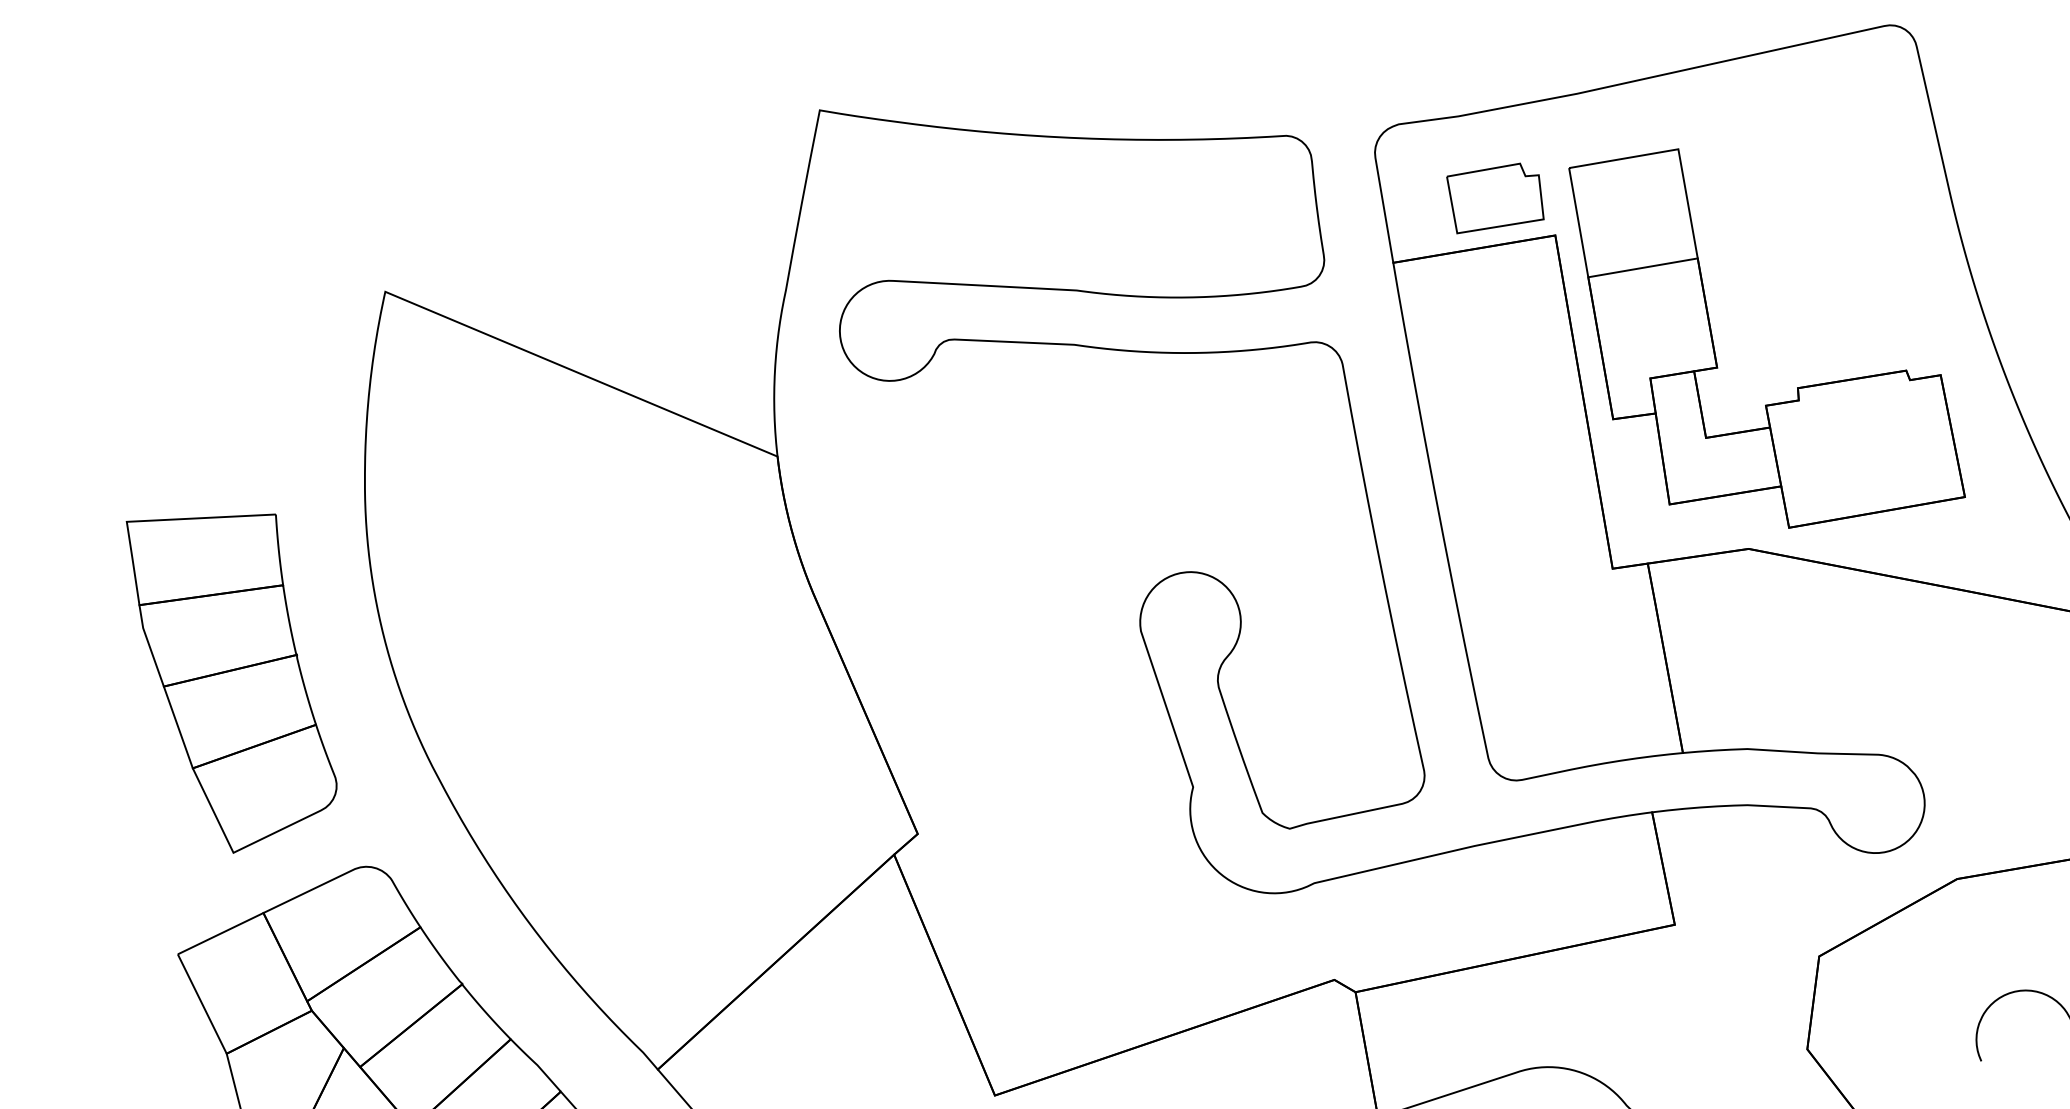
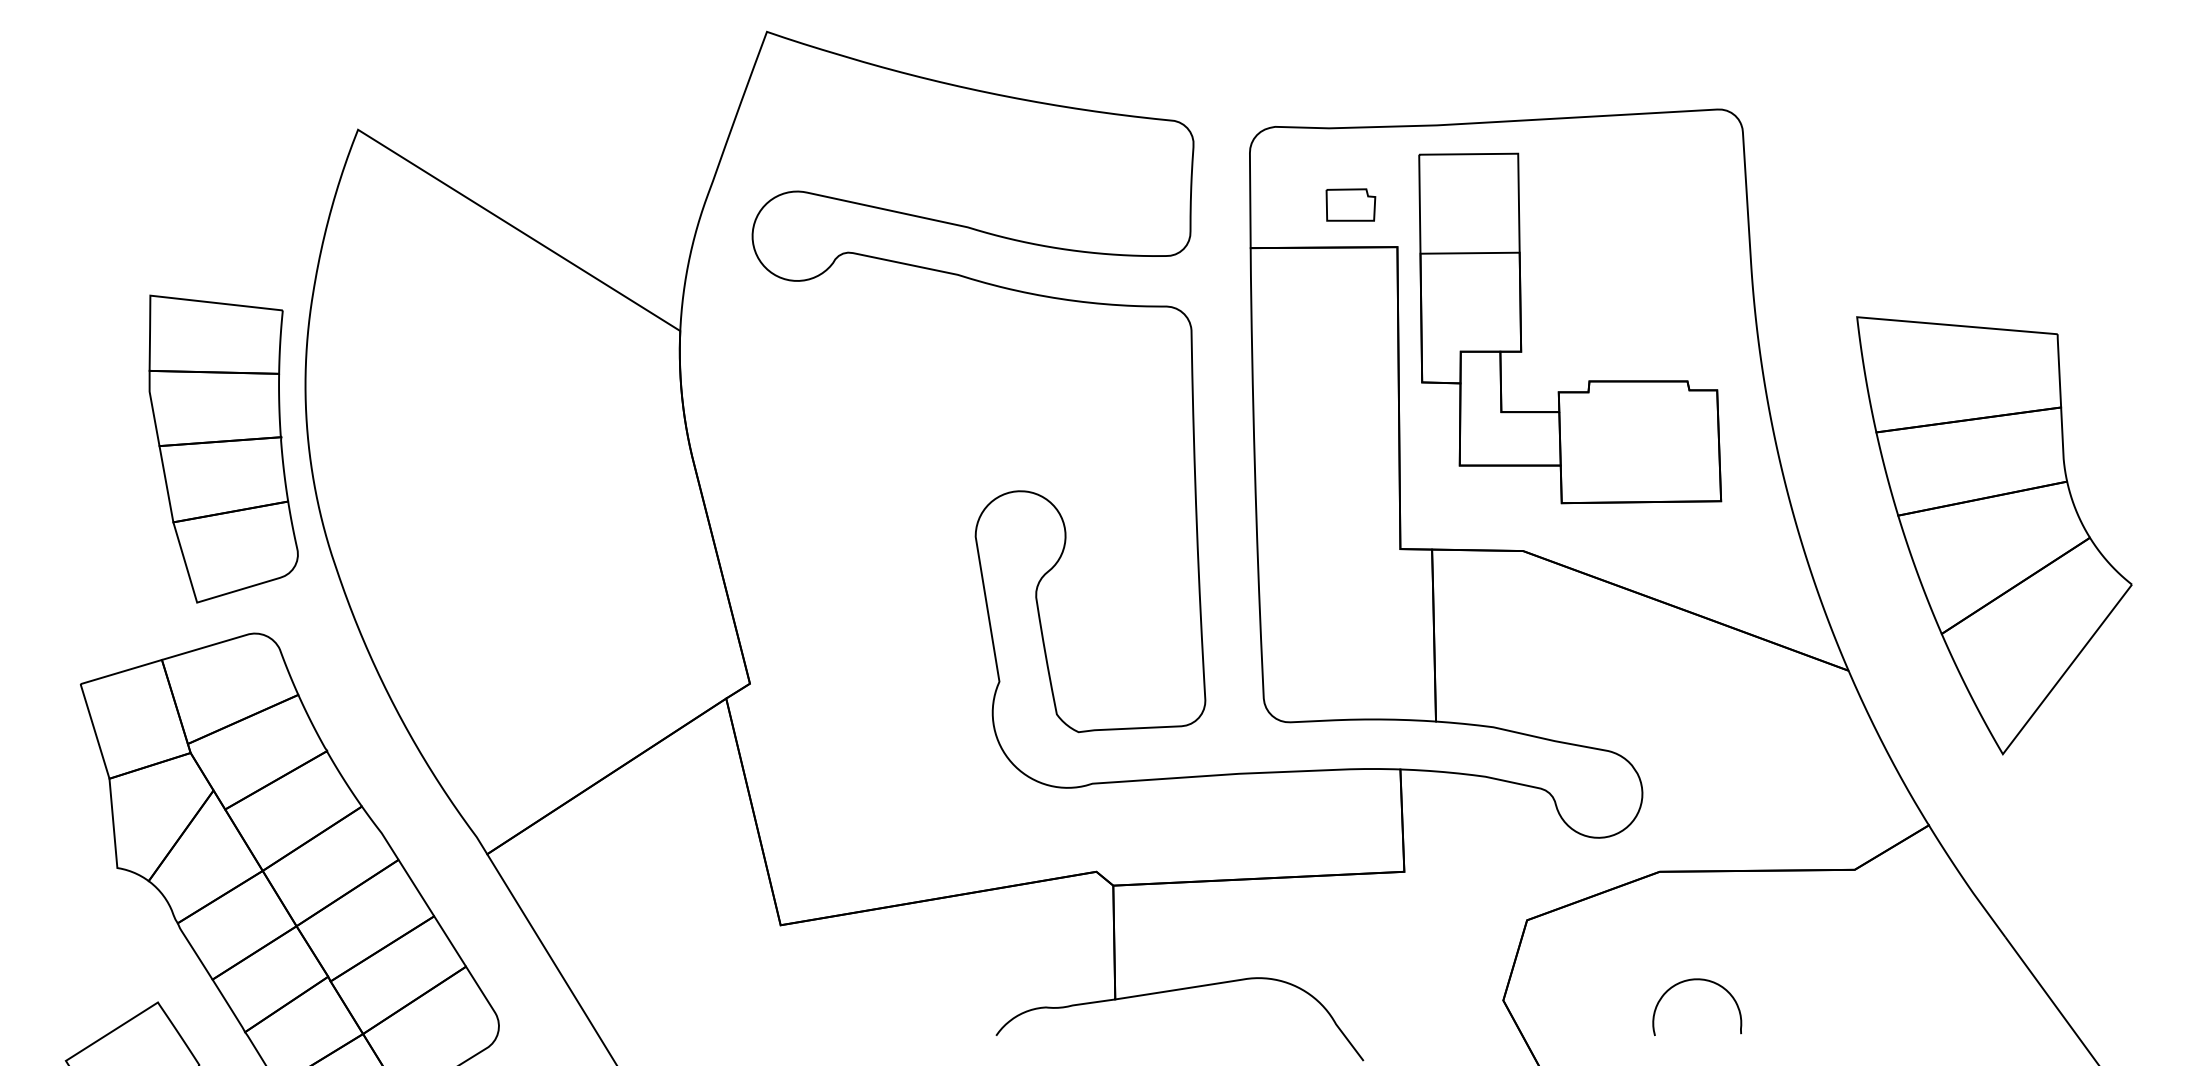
part: (1495, 196) -> (1350, 204), size x0.6
part: (1713, 341) -> (1521, 328), moved
part: (235, 677) -> (223, 448), moved

